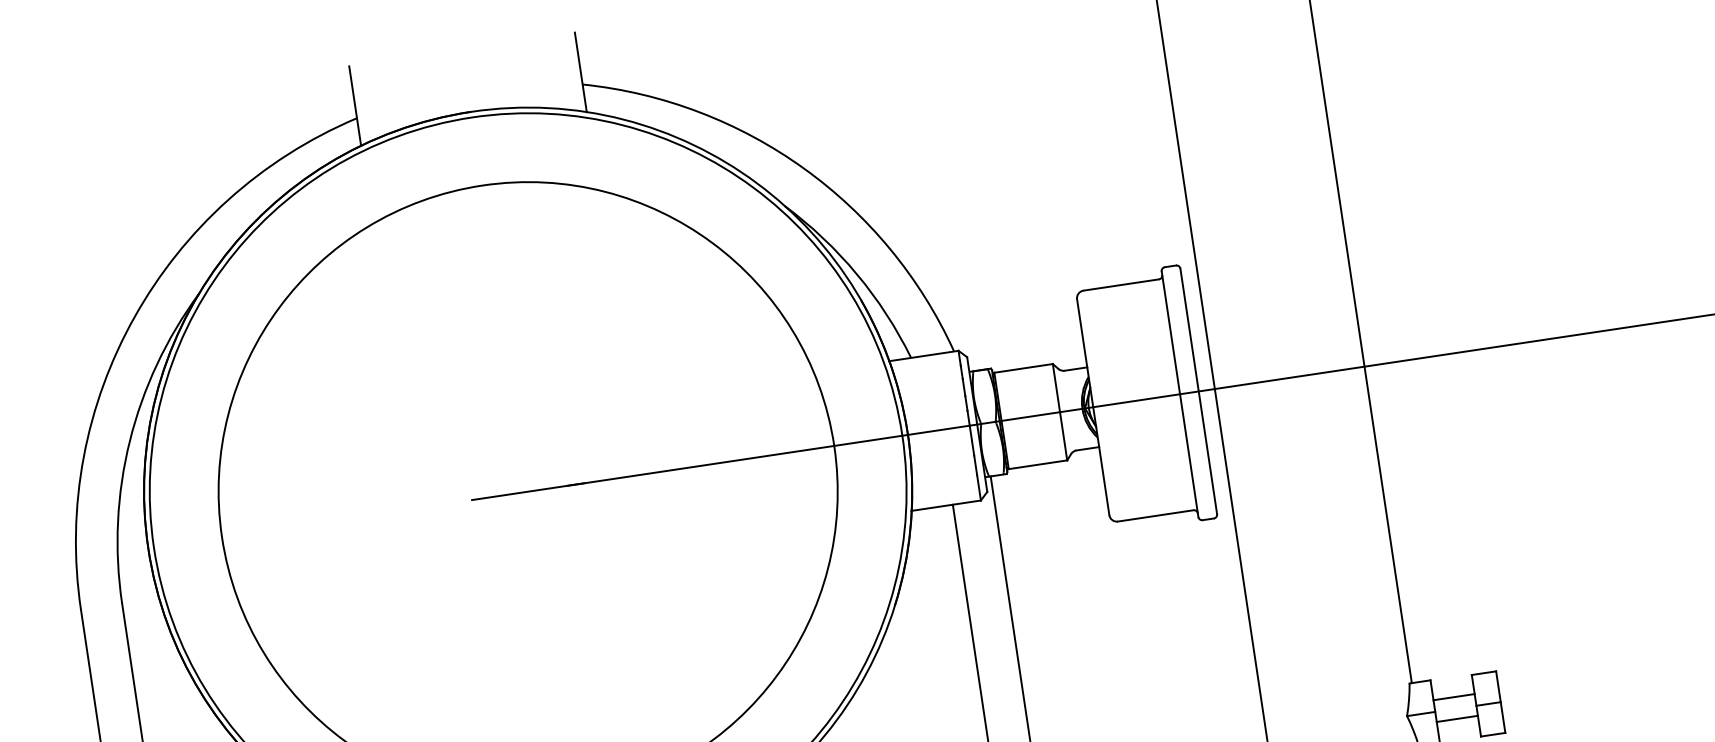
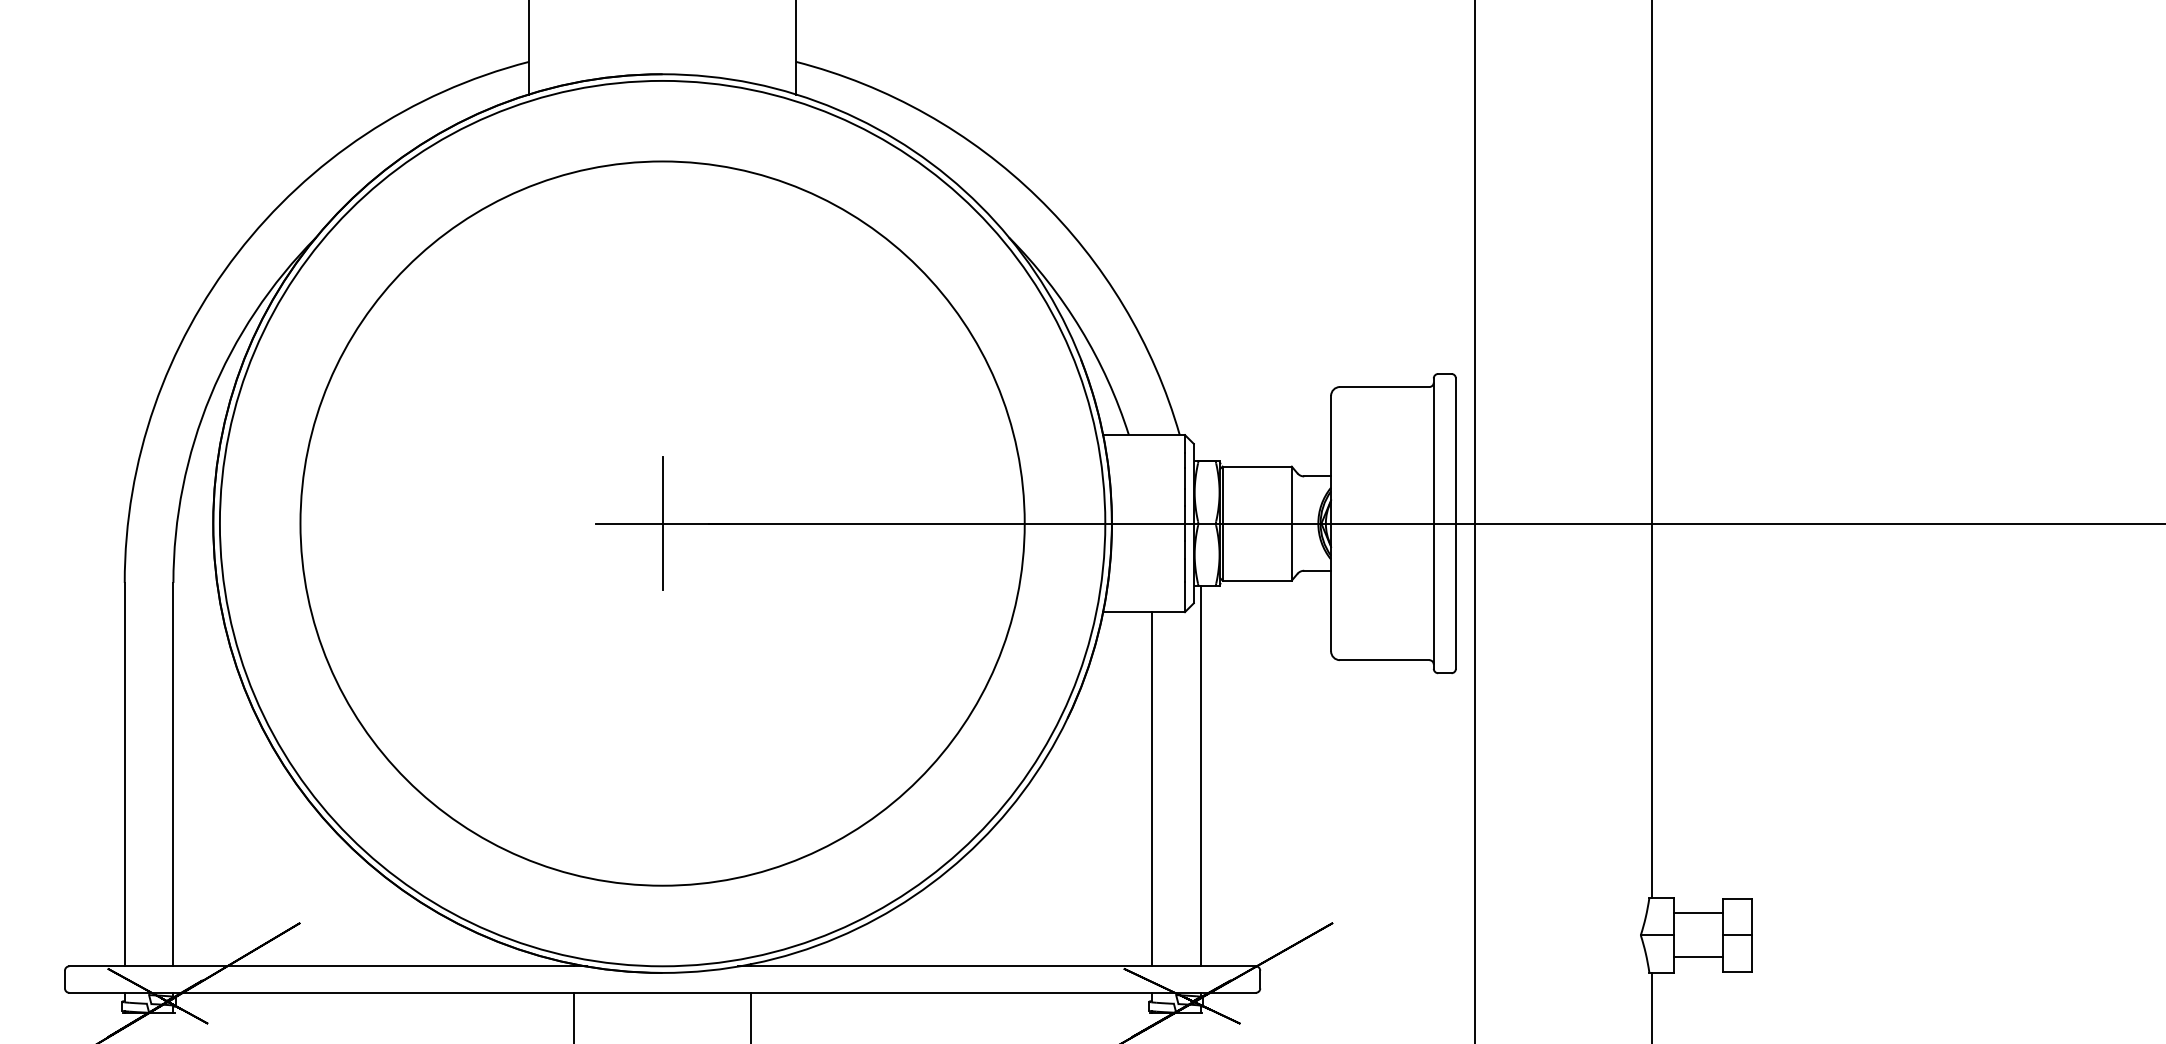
line: (528, 491) -> (662, 523), added
line: (1454, 697) -> (1698, 957), moved
line: (1457, 719) -> (1698, 913), moved

